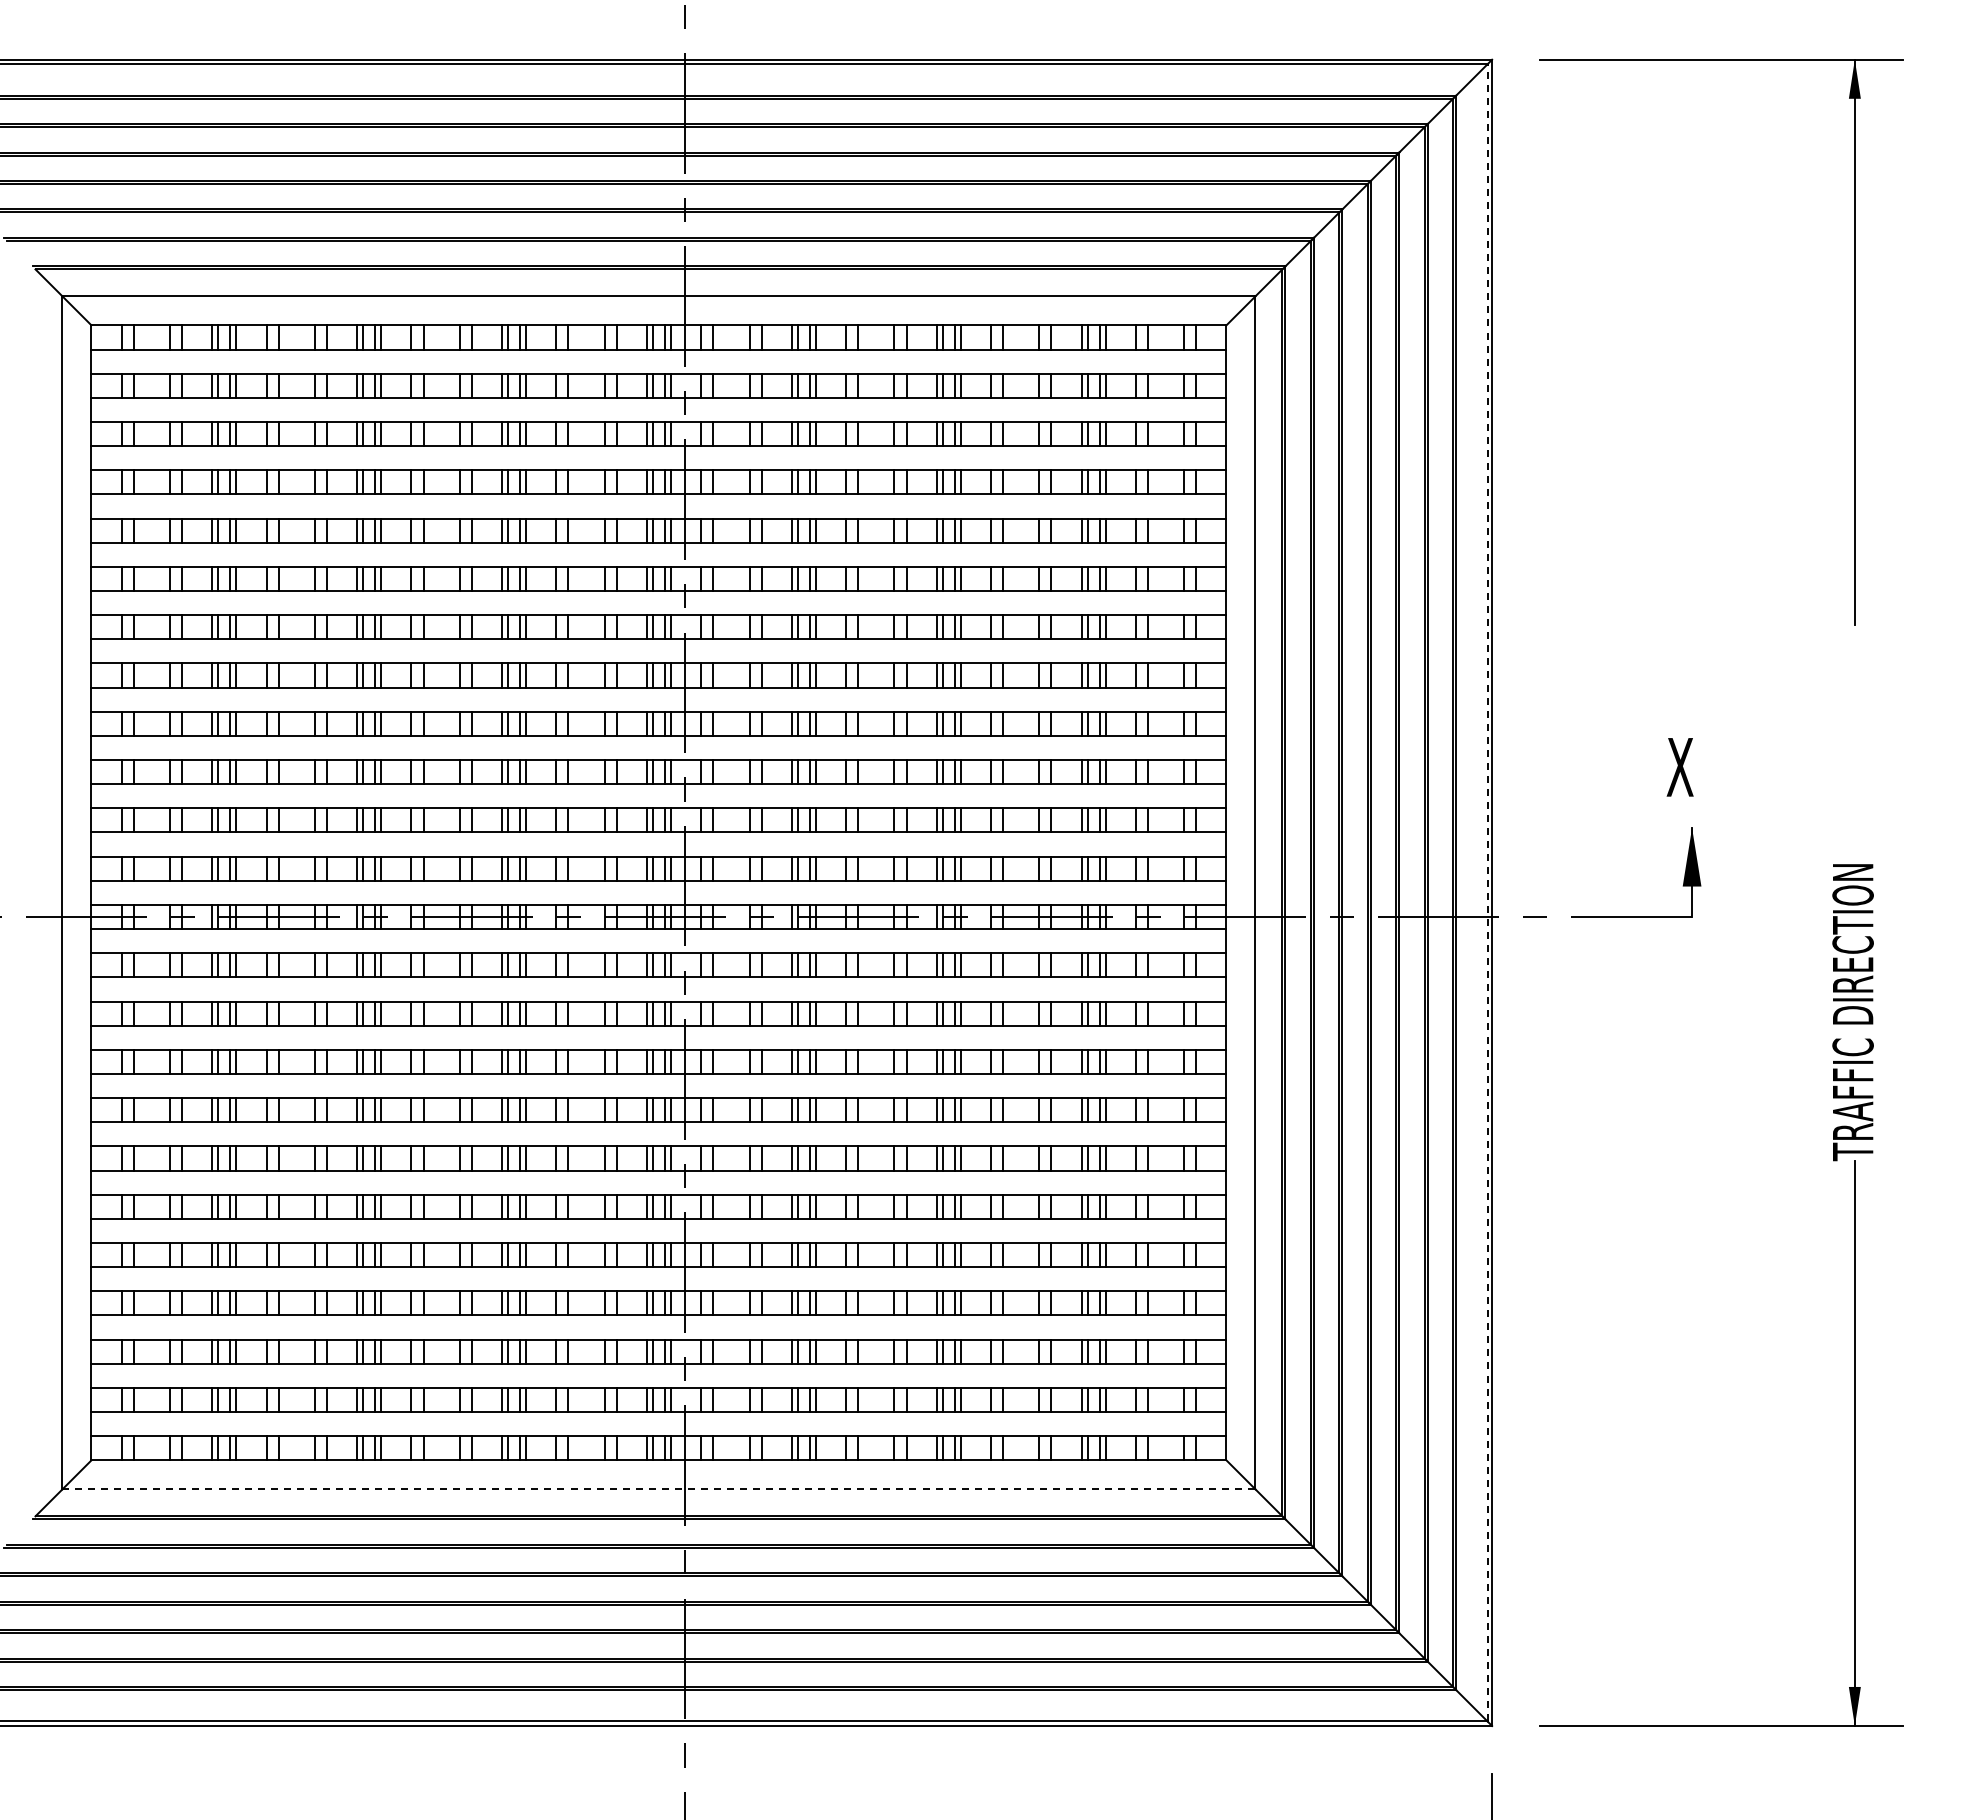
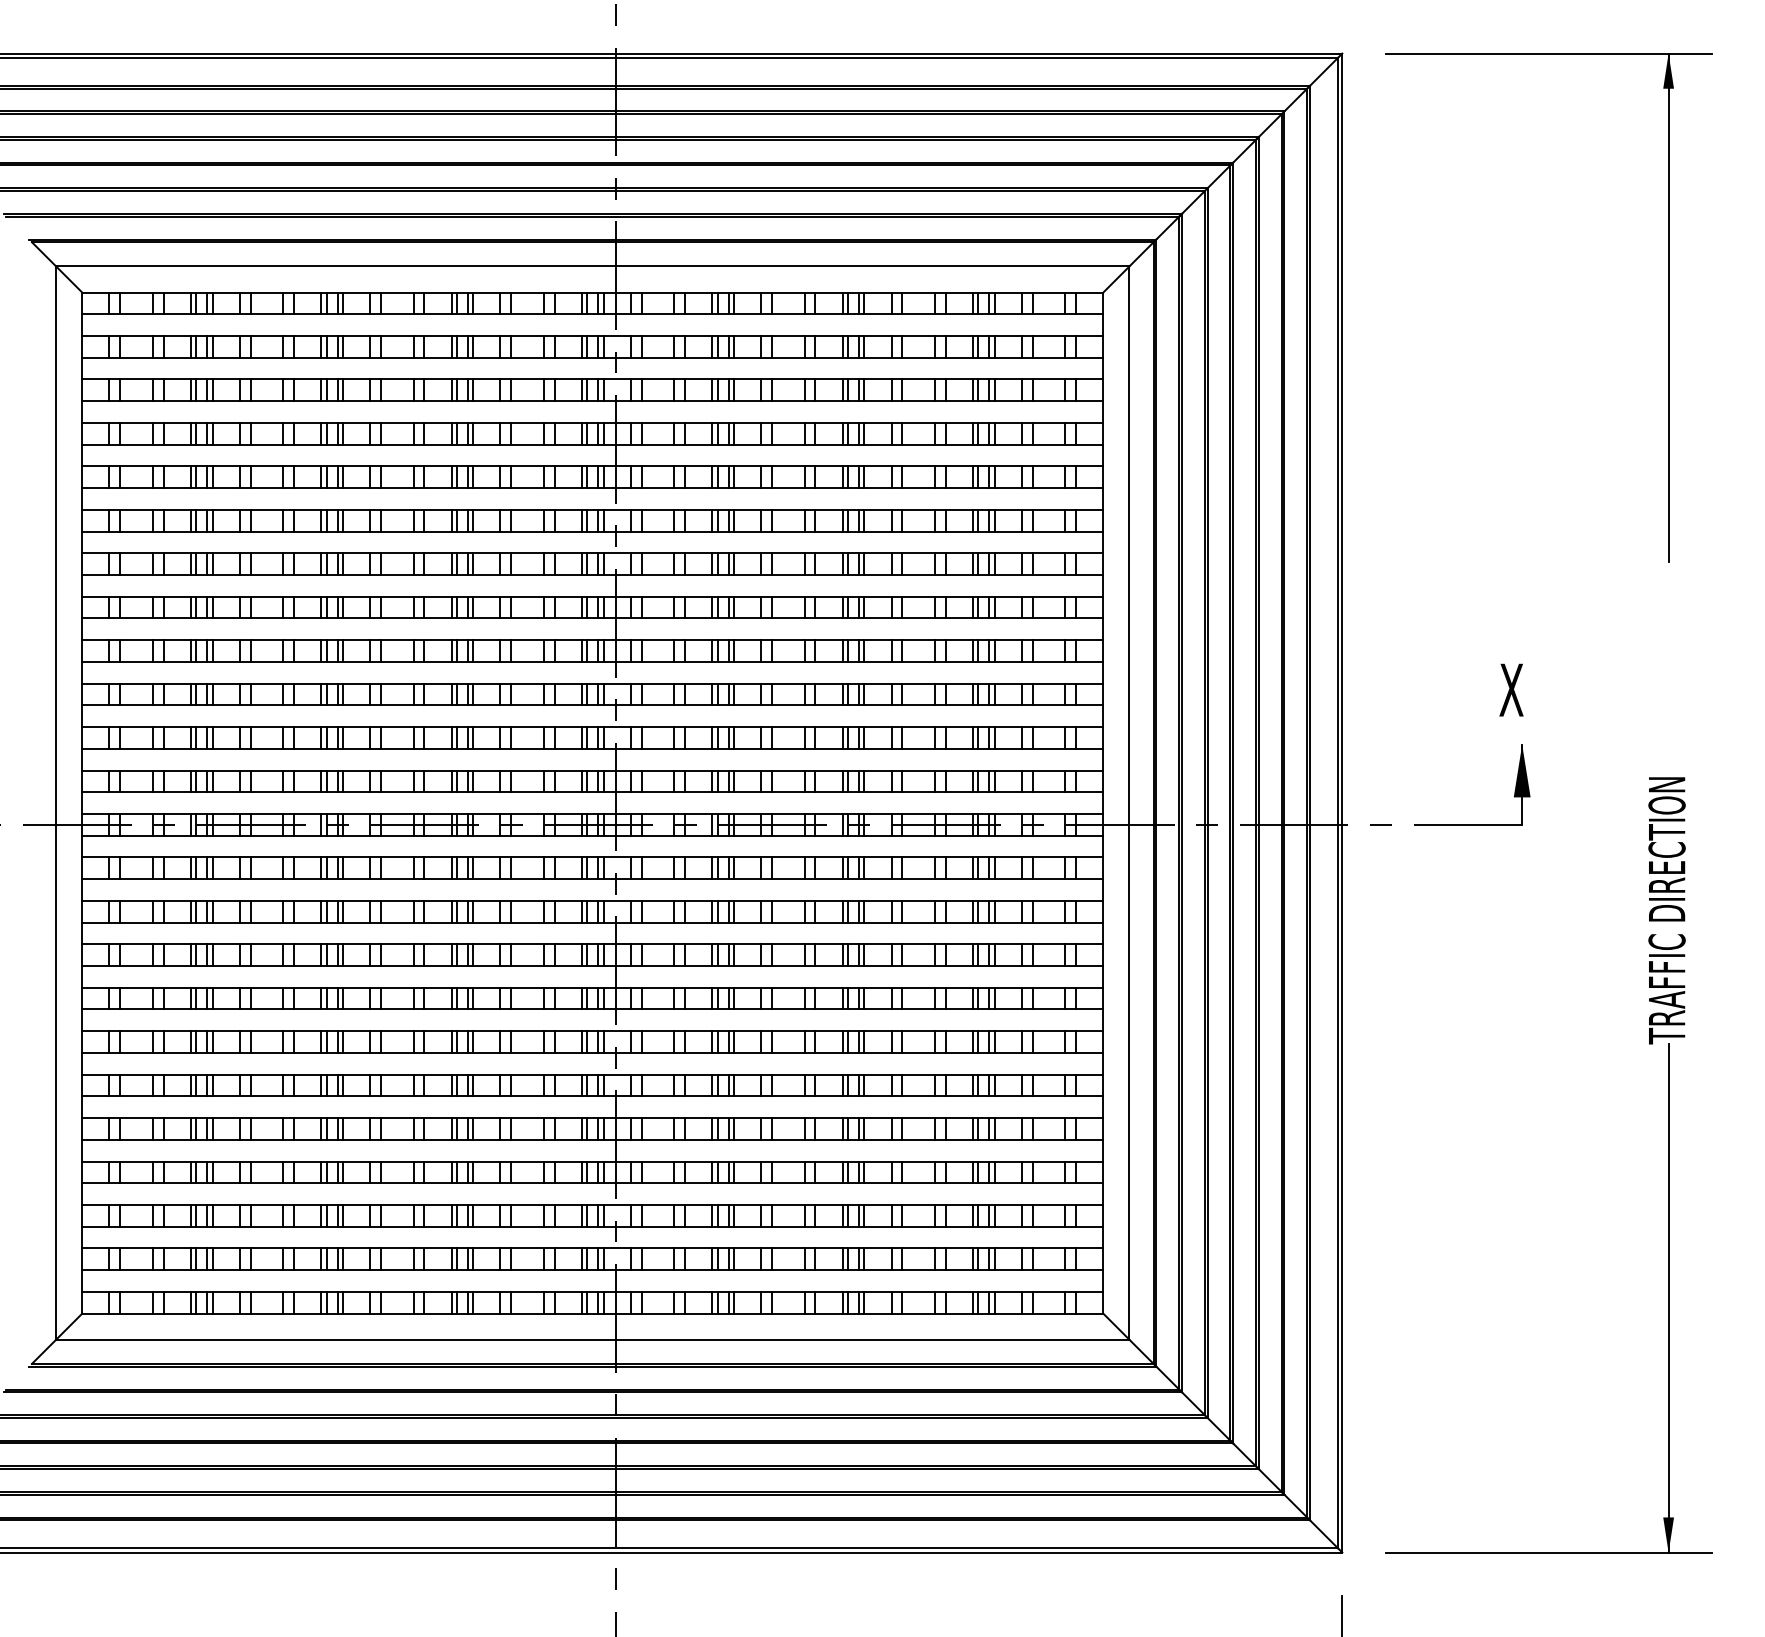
line: (1487, 892) -> (1338, 802), dashed -> solid
line: (658, 1489) -> (592, 1339), dashed -> solid

